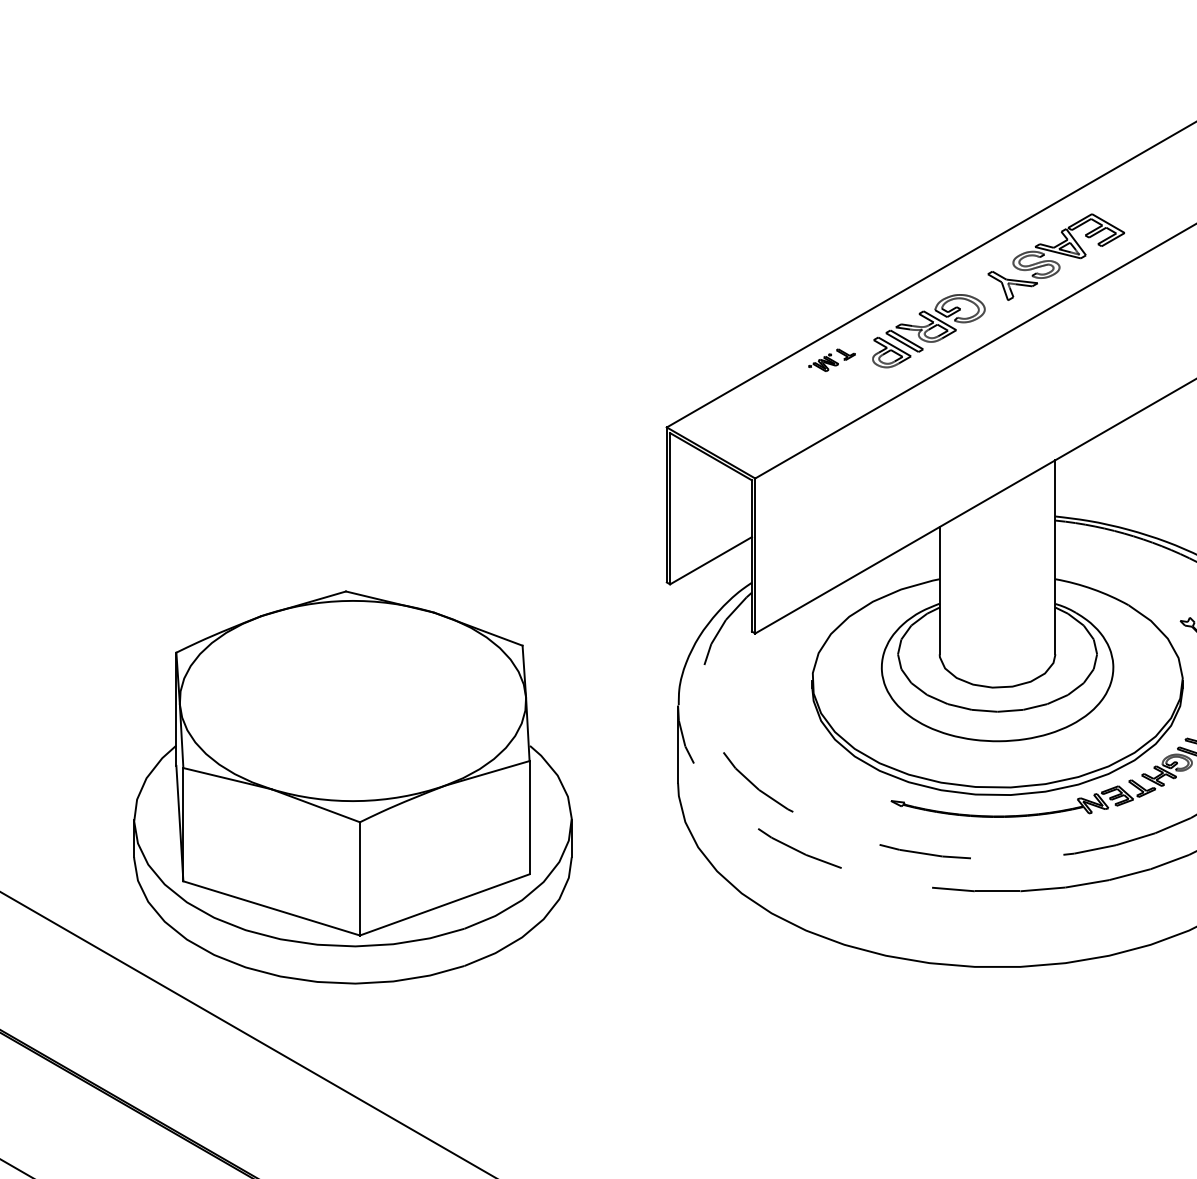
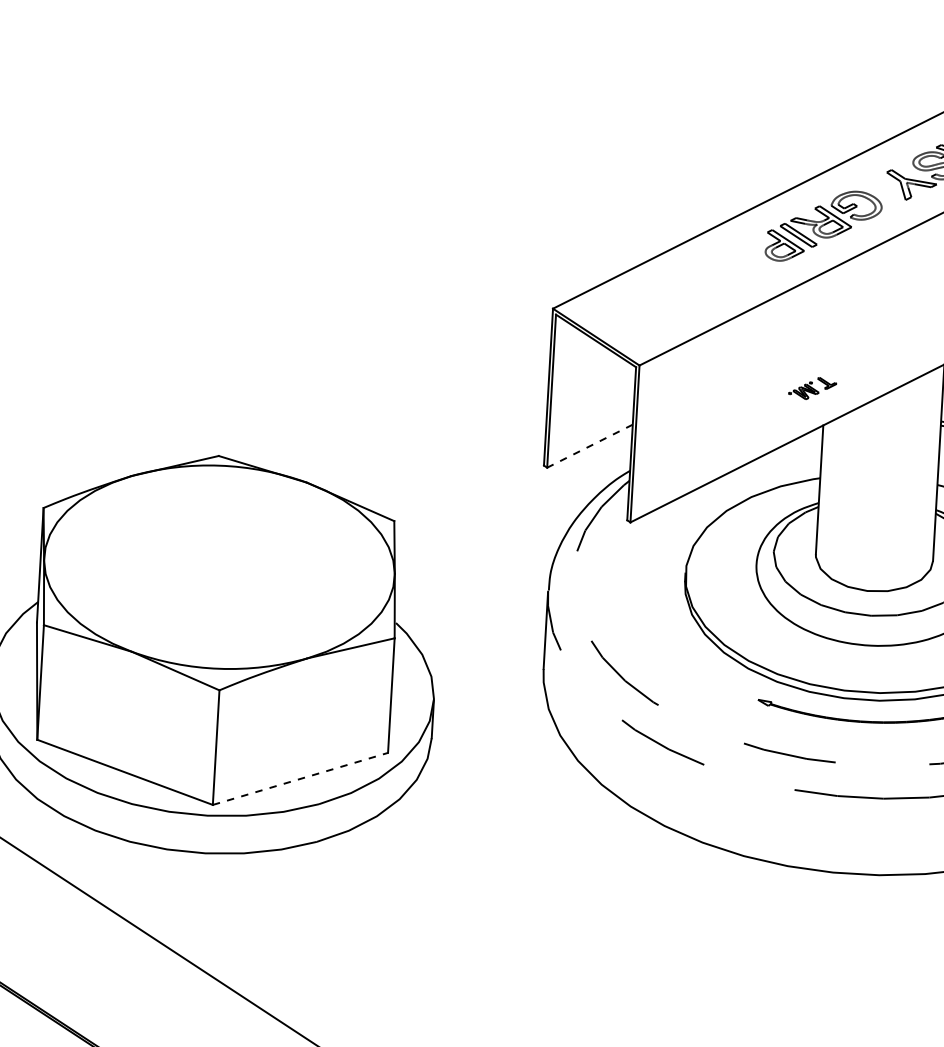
part: (831, 359) -> (812, 387), moved
line: (710, 560) -> (589, 445), solid -> dashed
line: (445, 904) -> (301, 778), solid -> dashed

